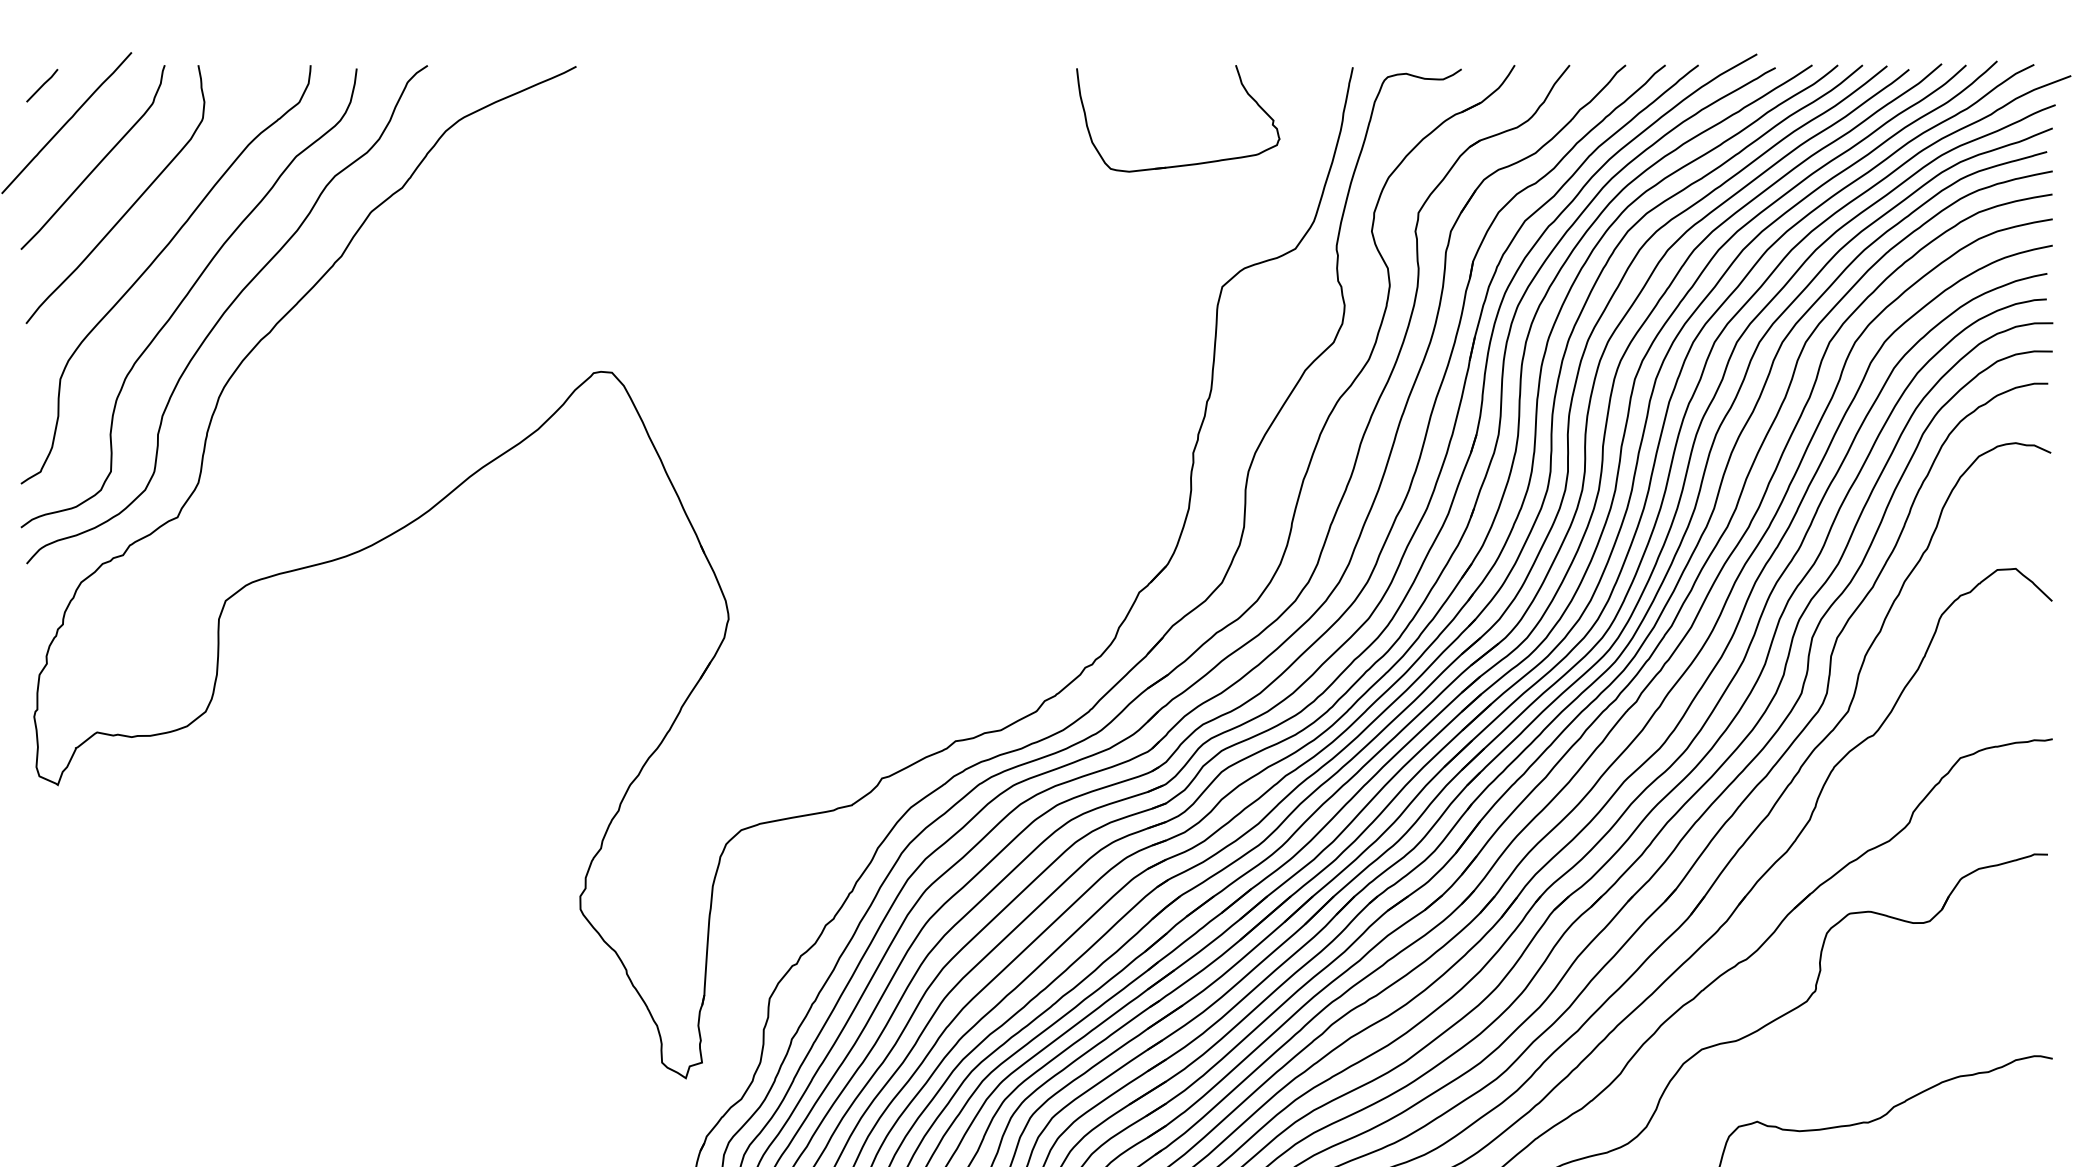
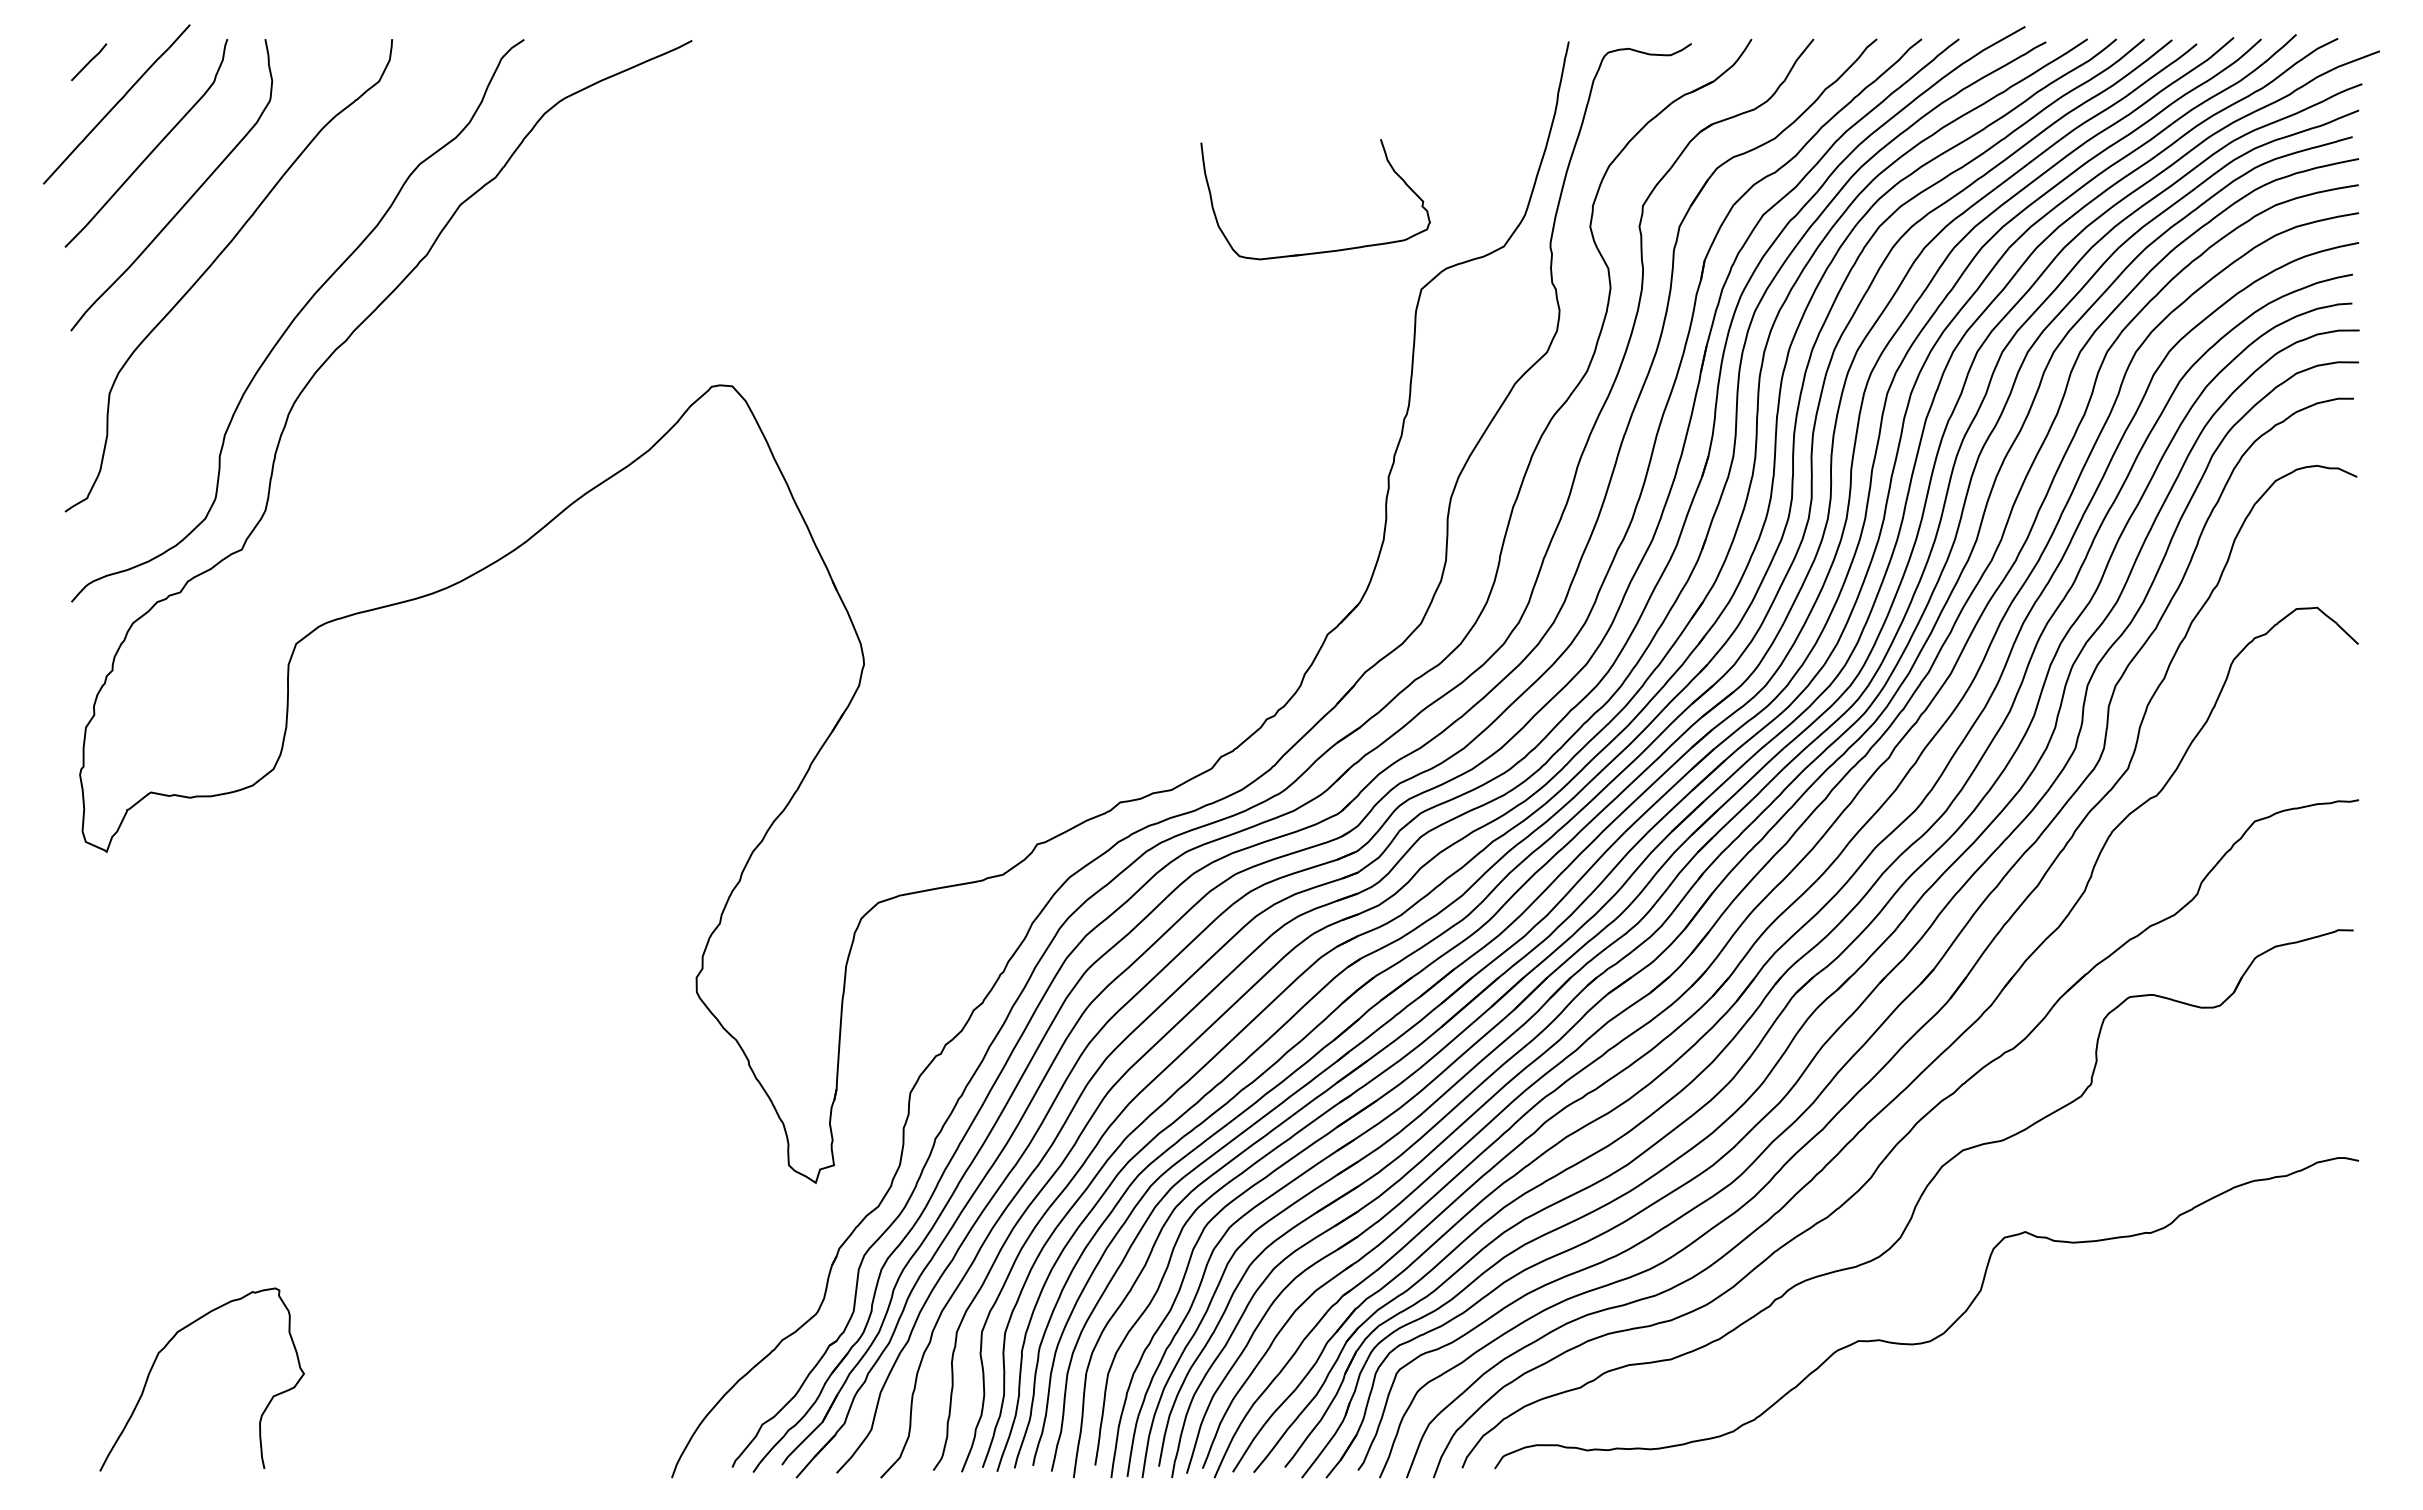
part: (1181, 164) -> (1319, 251), moved
curve: (187, 296) -> (252, 300), removed

